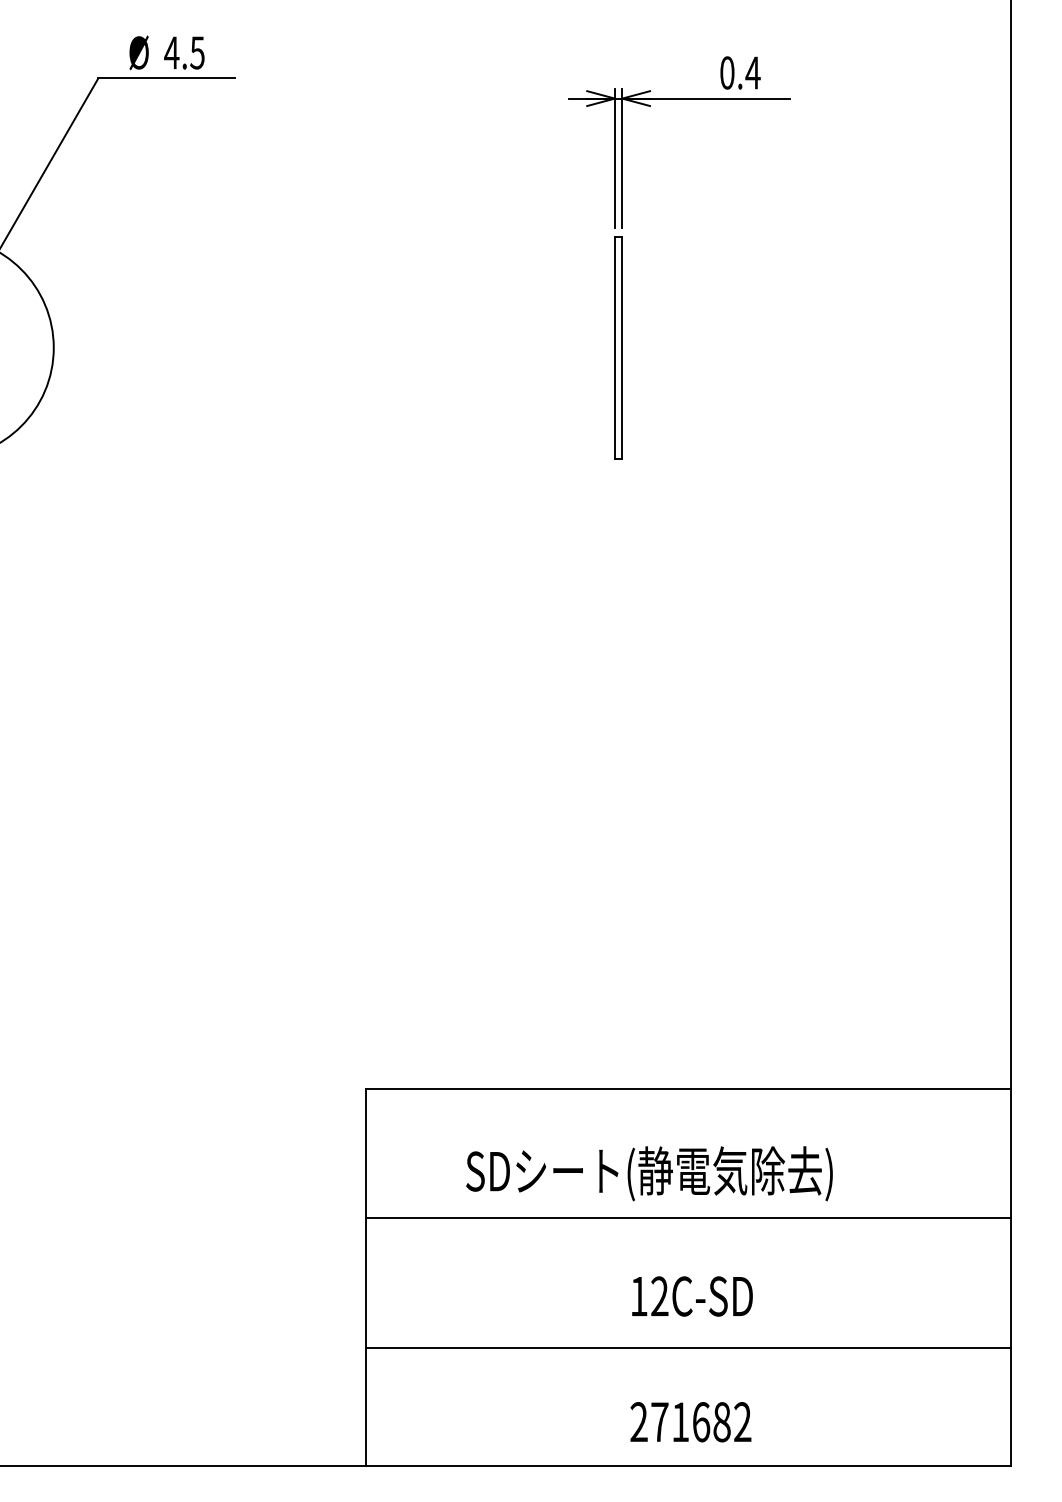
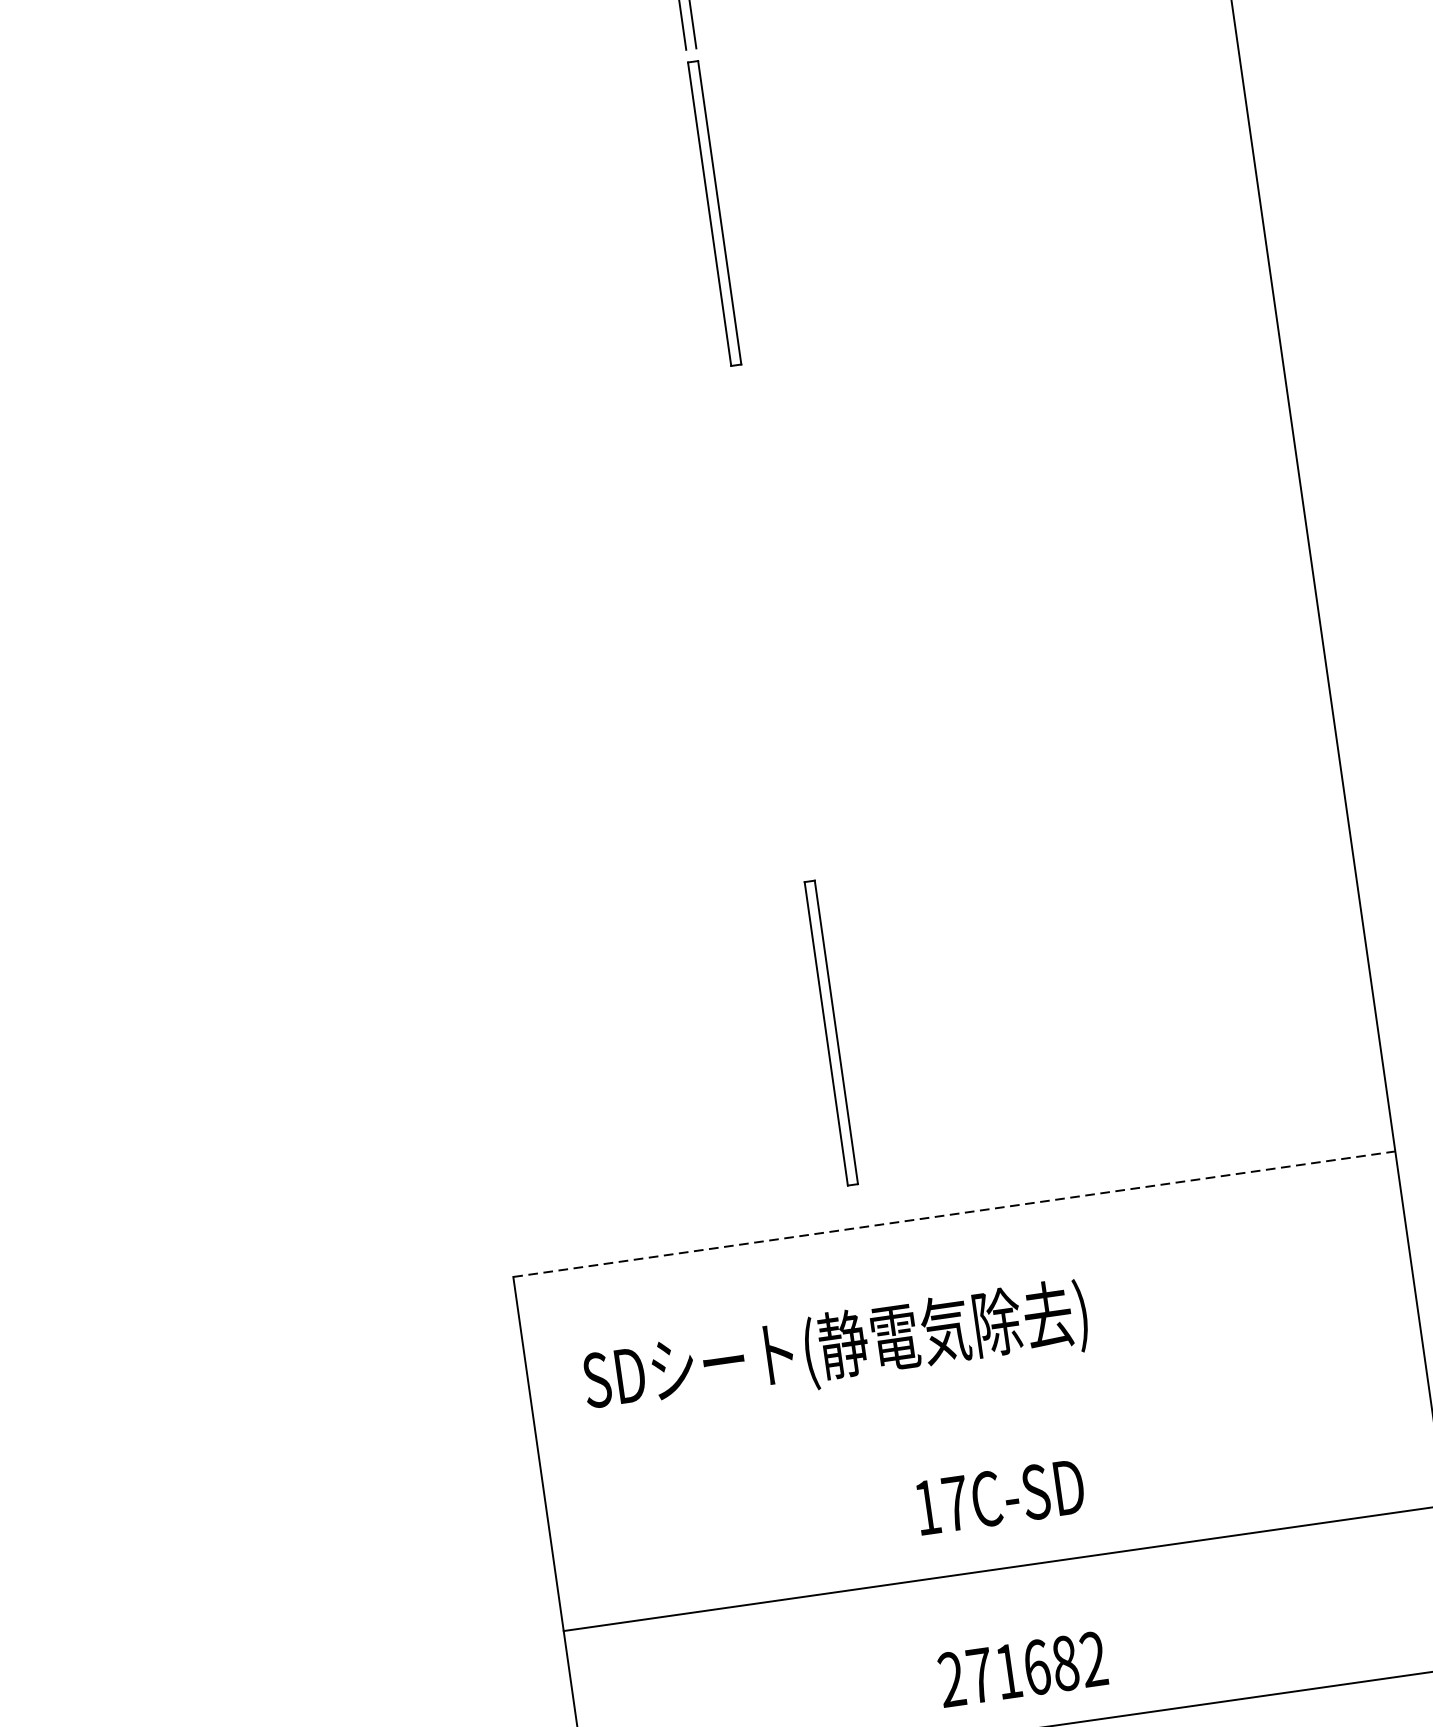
part: (618, 946) -> (831, 1032), added
line: (688, 1089) -> (954, 1214), solid -> dashed
text: (649, 1173) -> (835, 1348), moved
line: (687, 1218) -> (978, 1391), removed
text: (659, 1296) -> (955, 1503), 12C-SD -> 17C-SD

